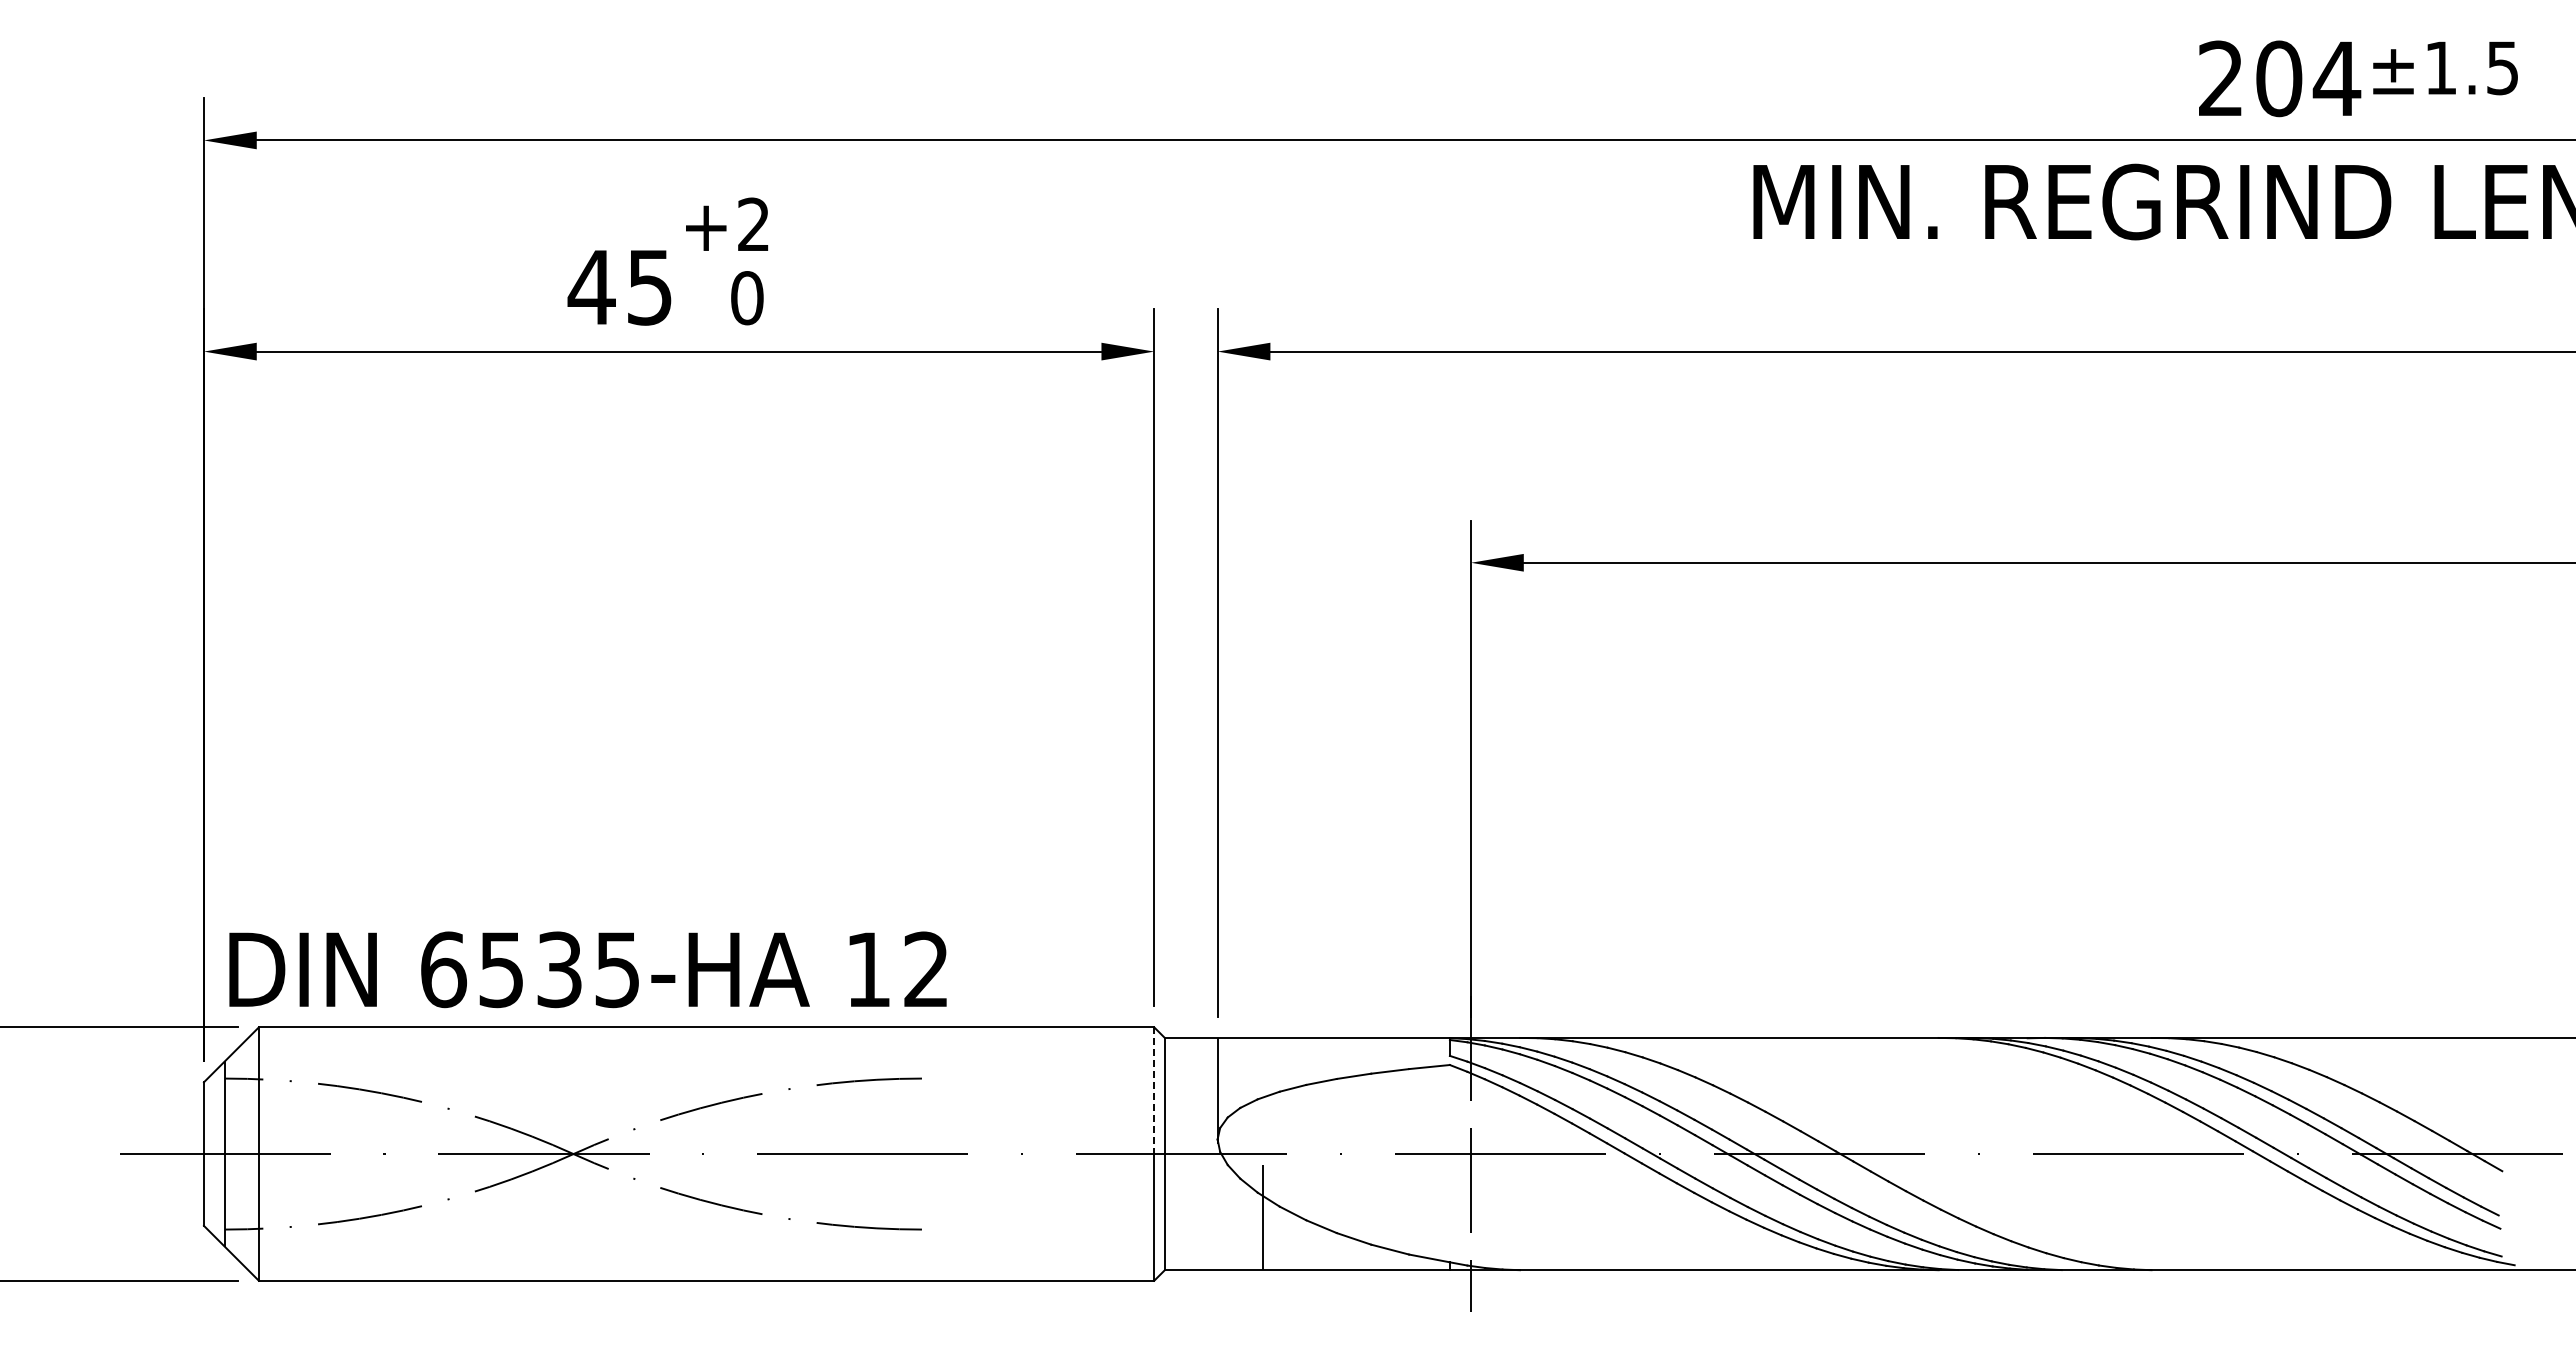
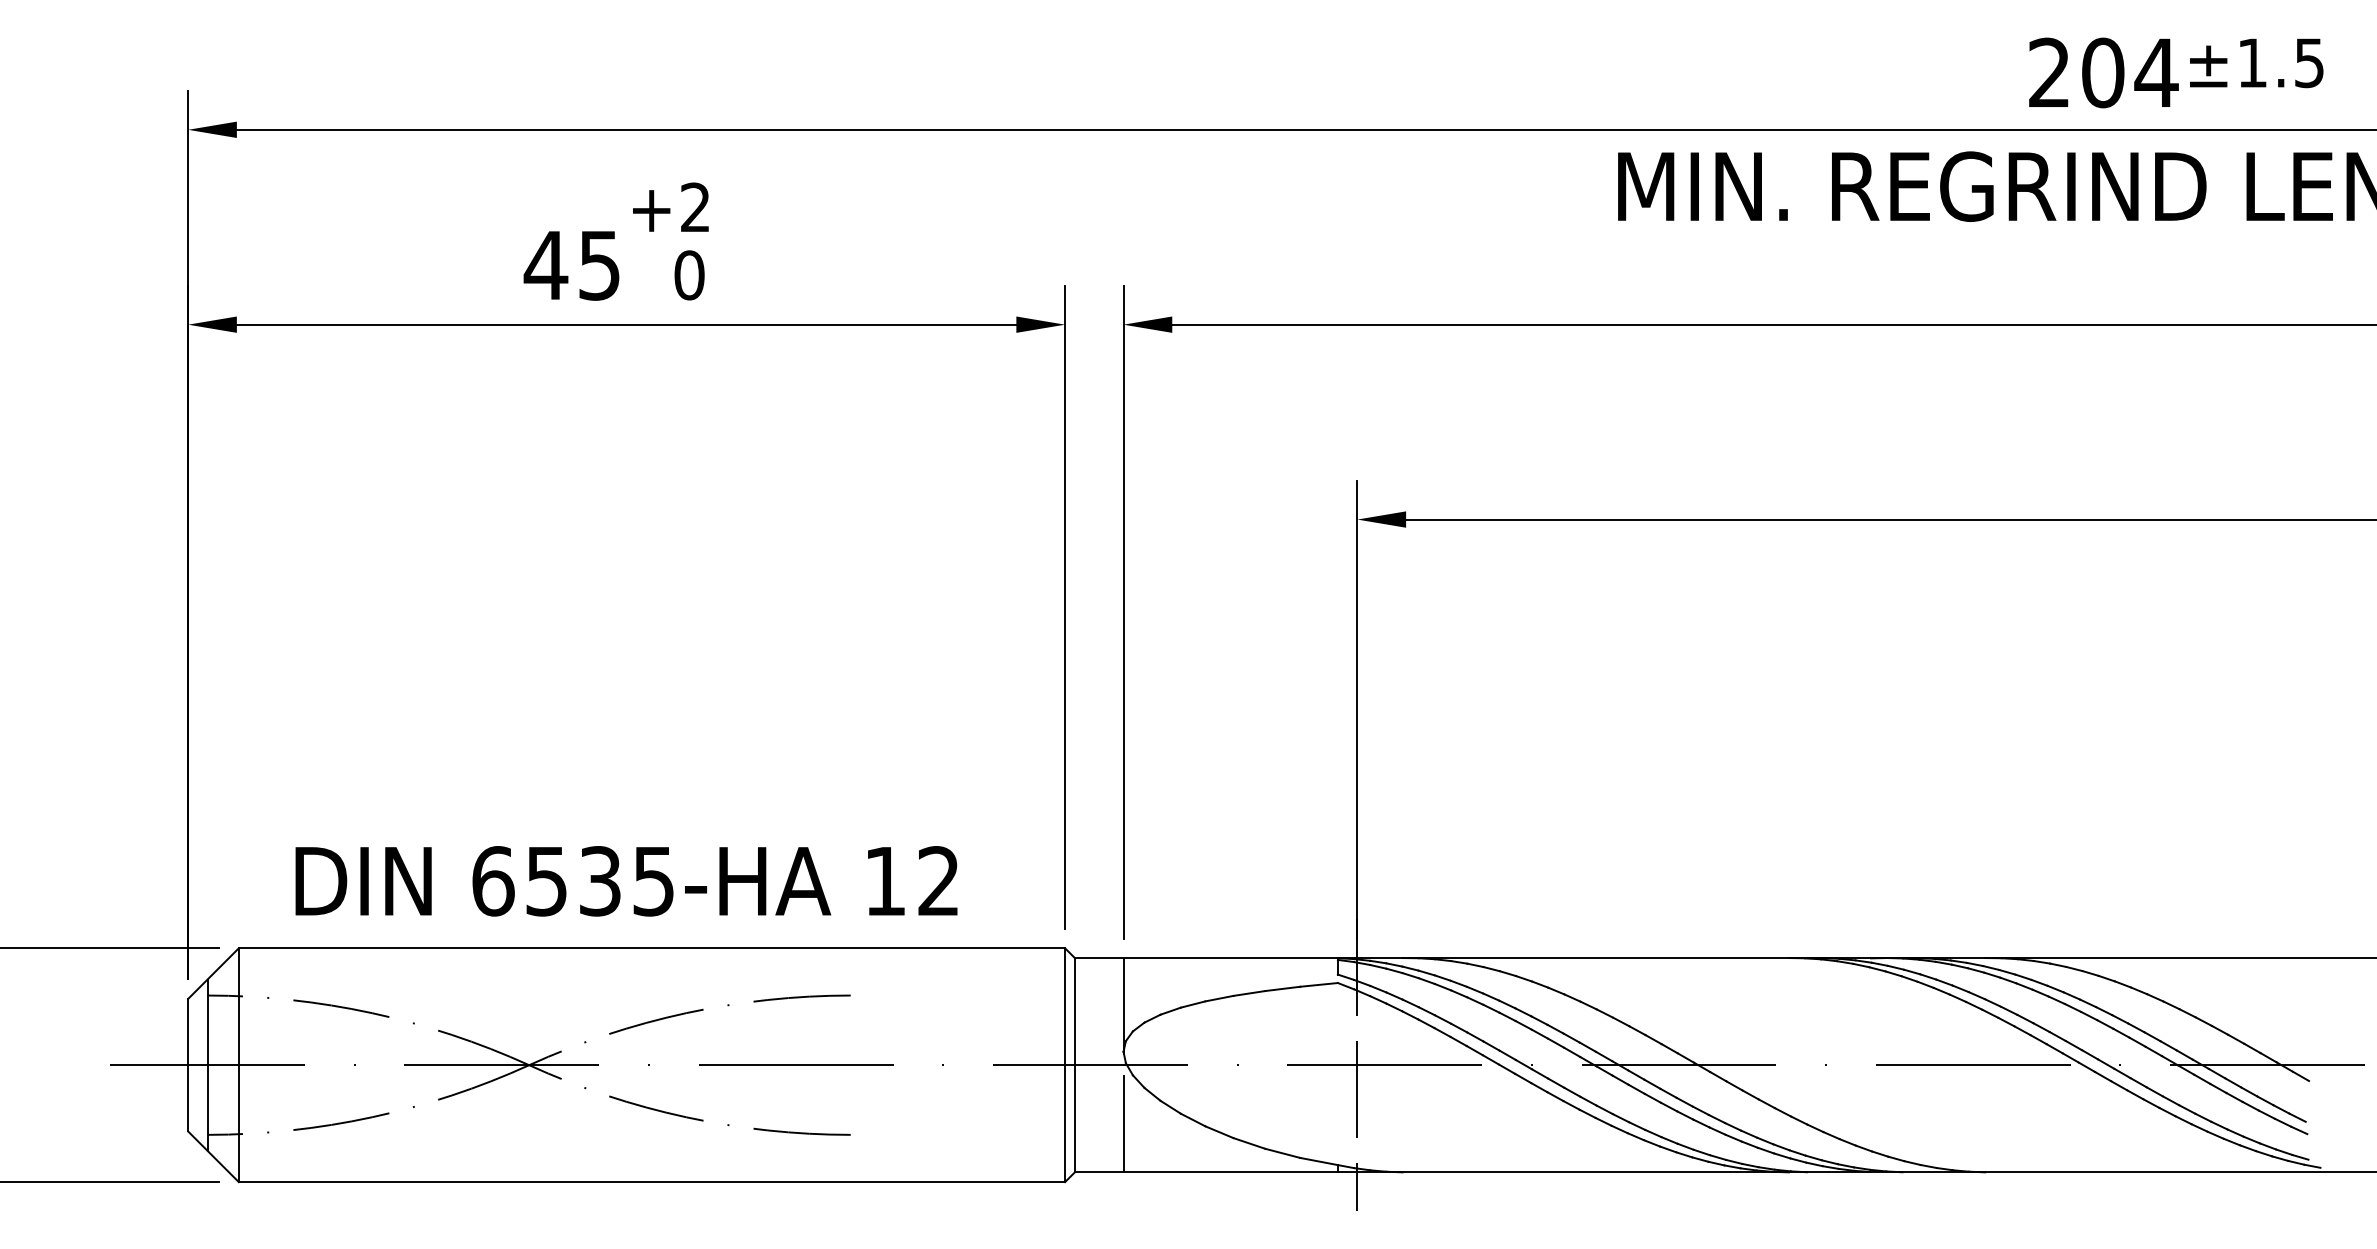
text: (587, 969) -> (626, 881), moved
line: (1154, 1091) -> (1065, 1007), dashed -> solid
line: (1262, 1212) -> (1123, 1119), moved

